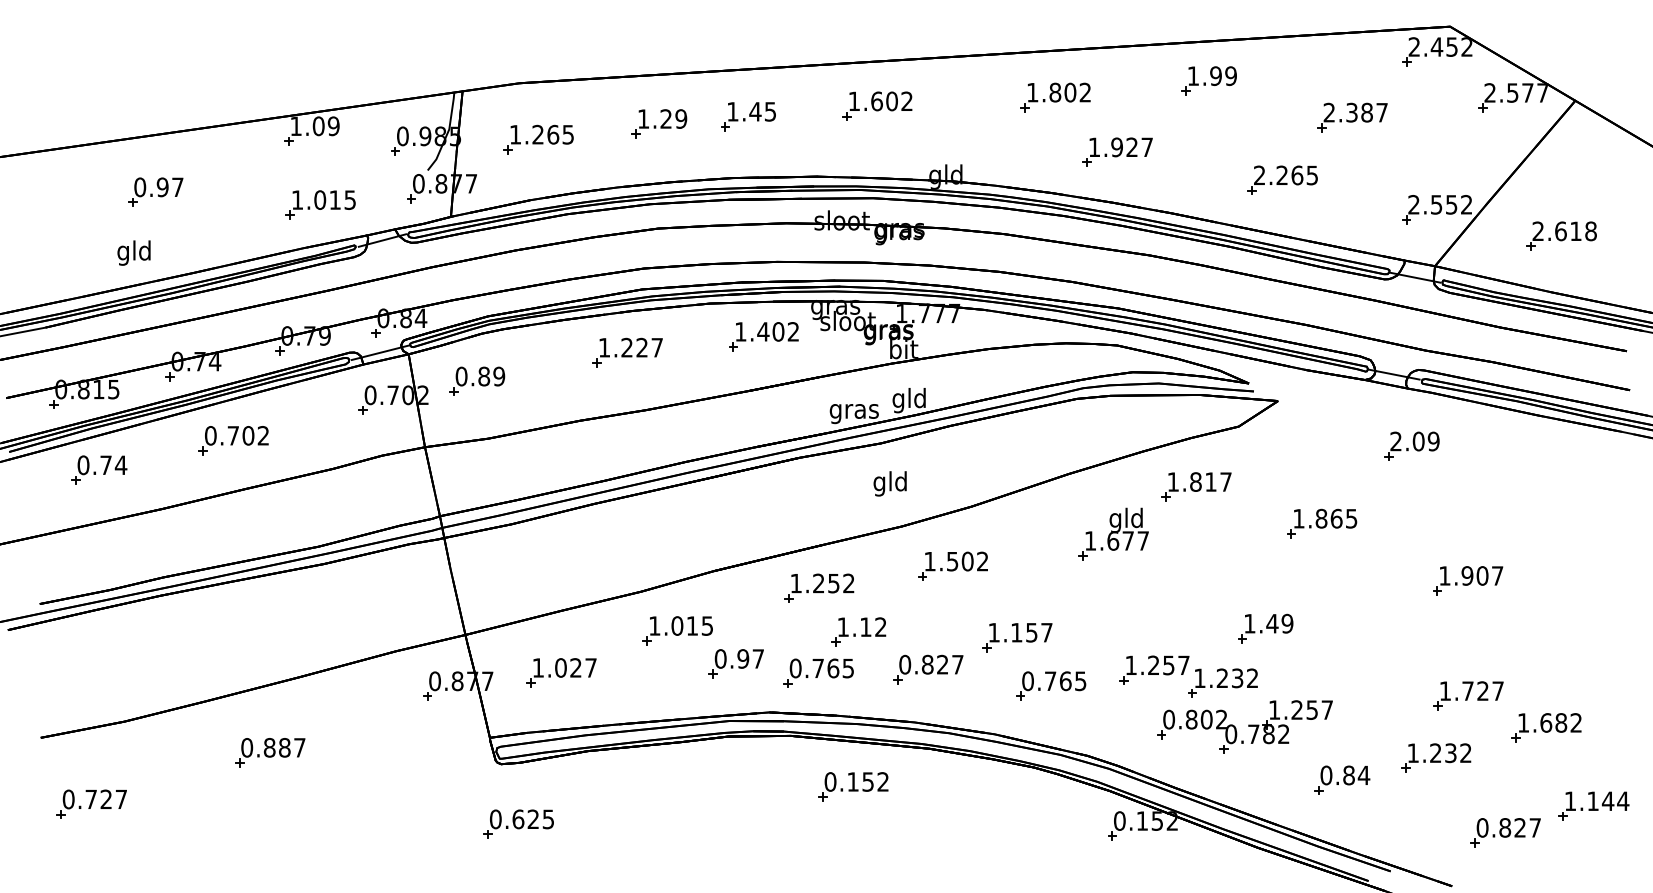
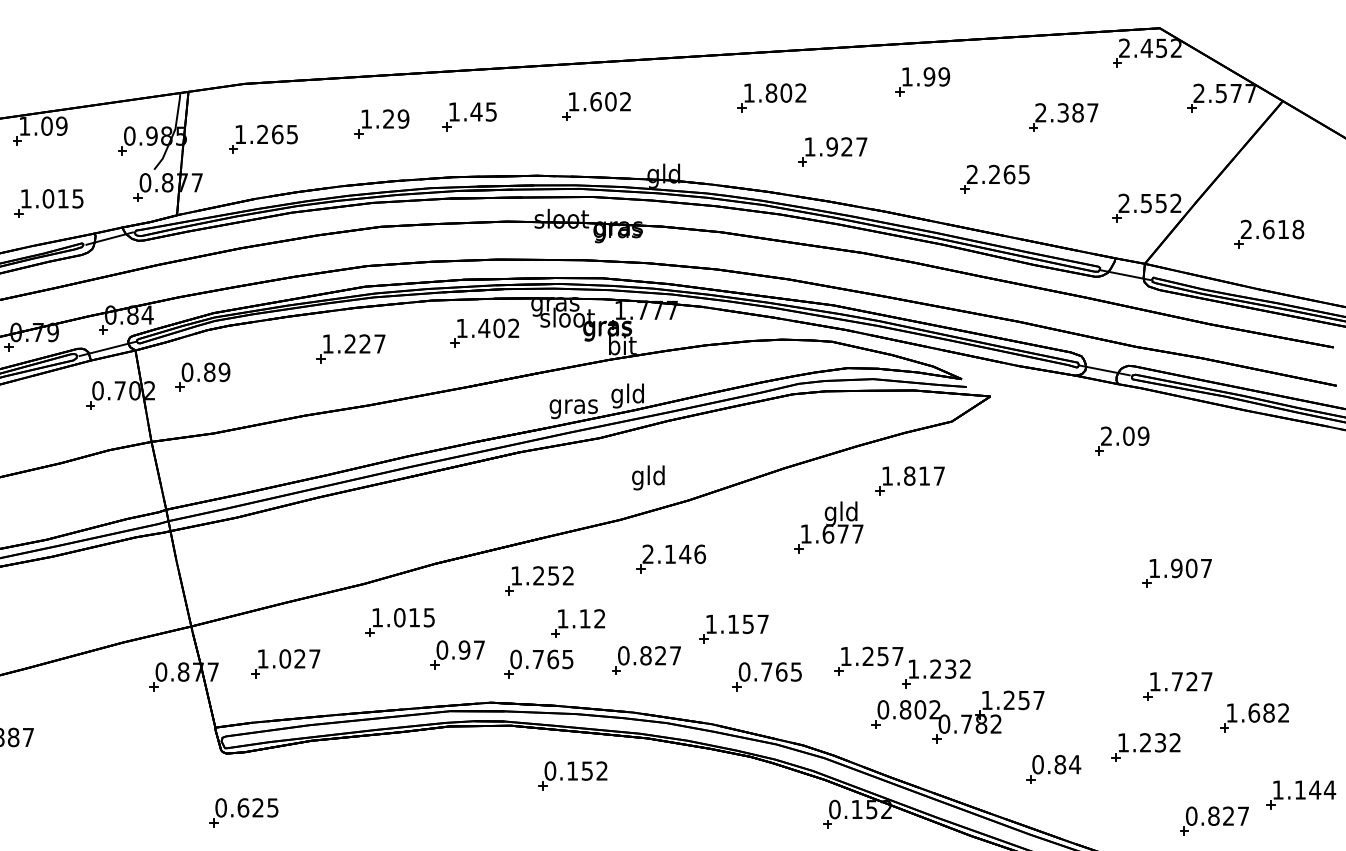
text: (889, 483) -> (647, 477), moved
part: (1322, 523) -> (1034, 516), removed
text: (956, 561) -> (674, 554), 1.502 -> 2.146
part: (1265, 628) -> (978, 620), removed

